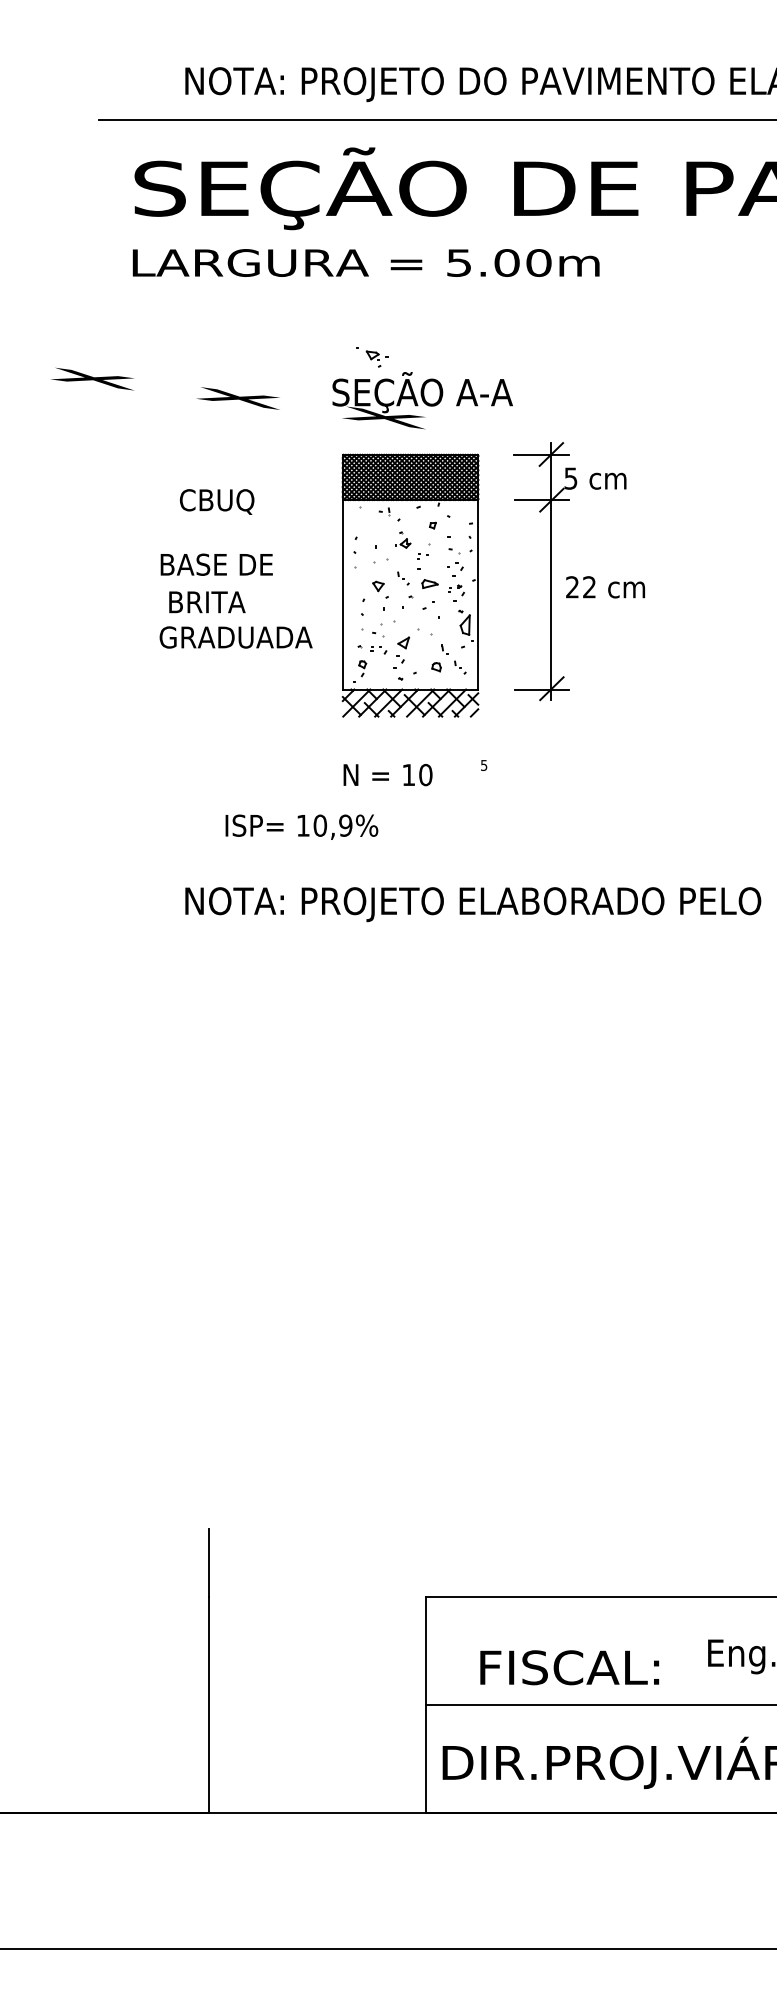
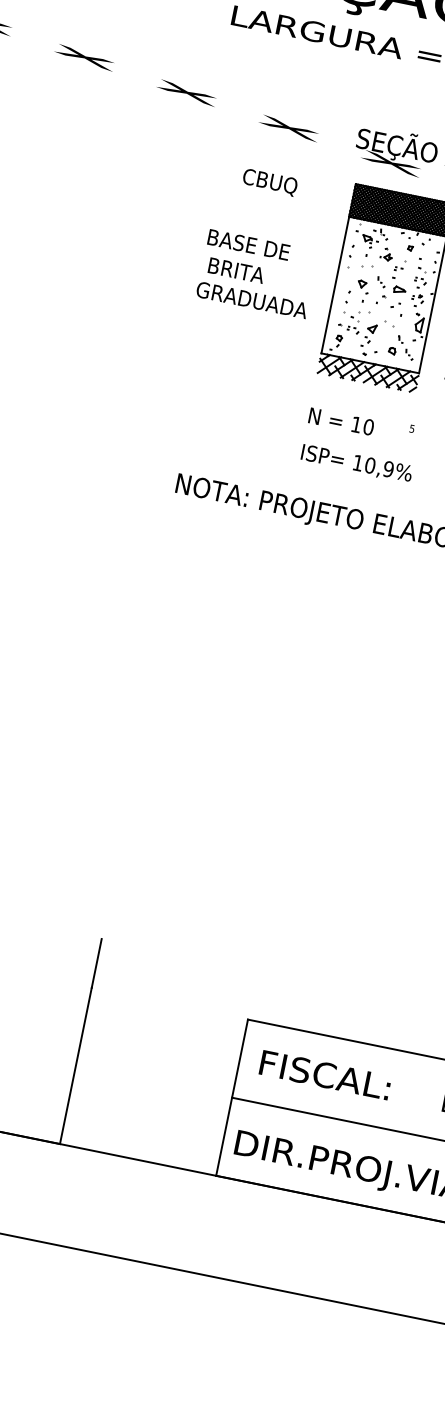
part: (372, 357) -> (366, 240), moved
text: (216, 501) -> (269, 182), moved
text: (301, 826) -> (356, 463), moved
text: (569, 1667) -> (325, 1075), moved

